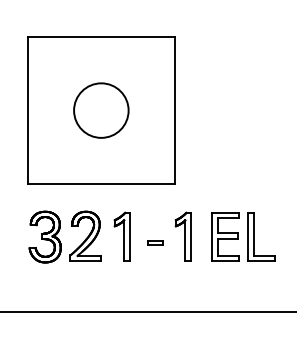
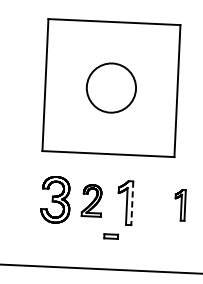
part: (85, 235) -> (92, 200), size x0.7
part: (182, 236) -> (179, 204), size x0.7
line: (130, 237) -> (132, 203), solid -> dashed
part: (155, 242) -> (111, 236), moved

